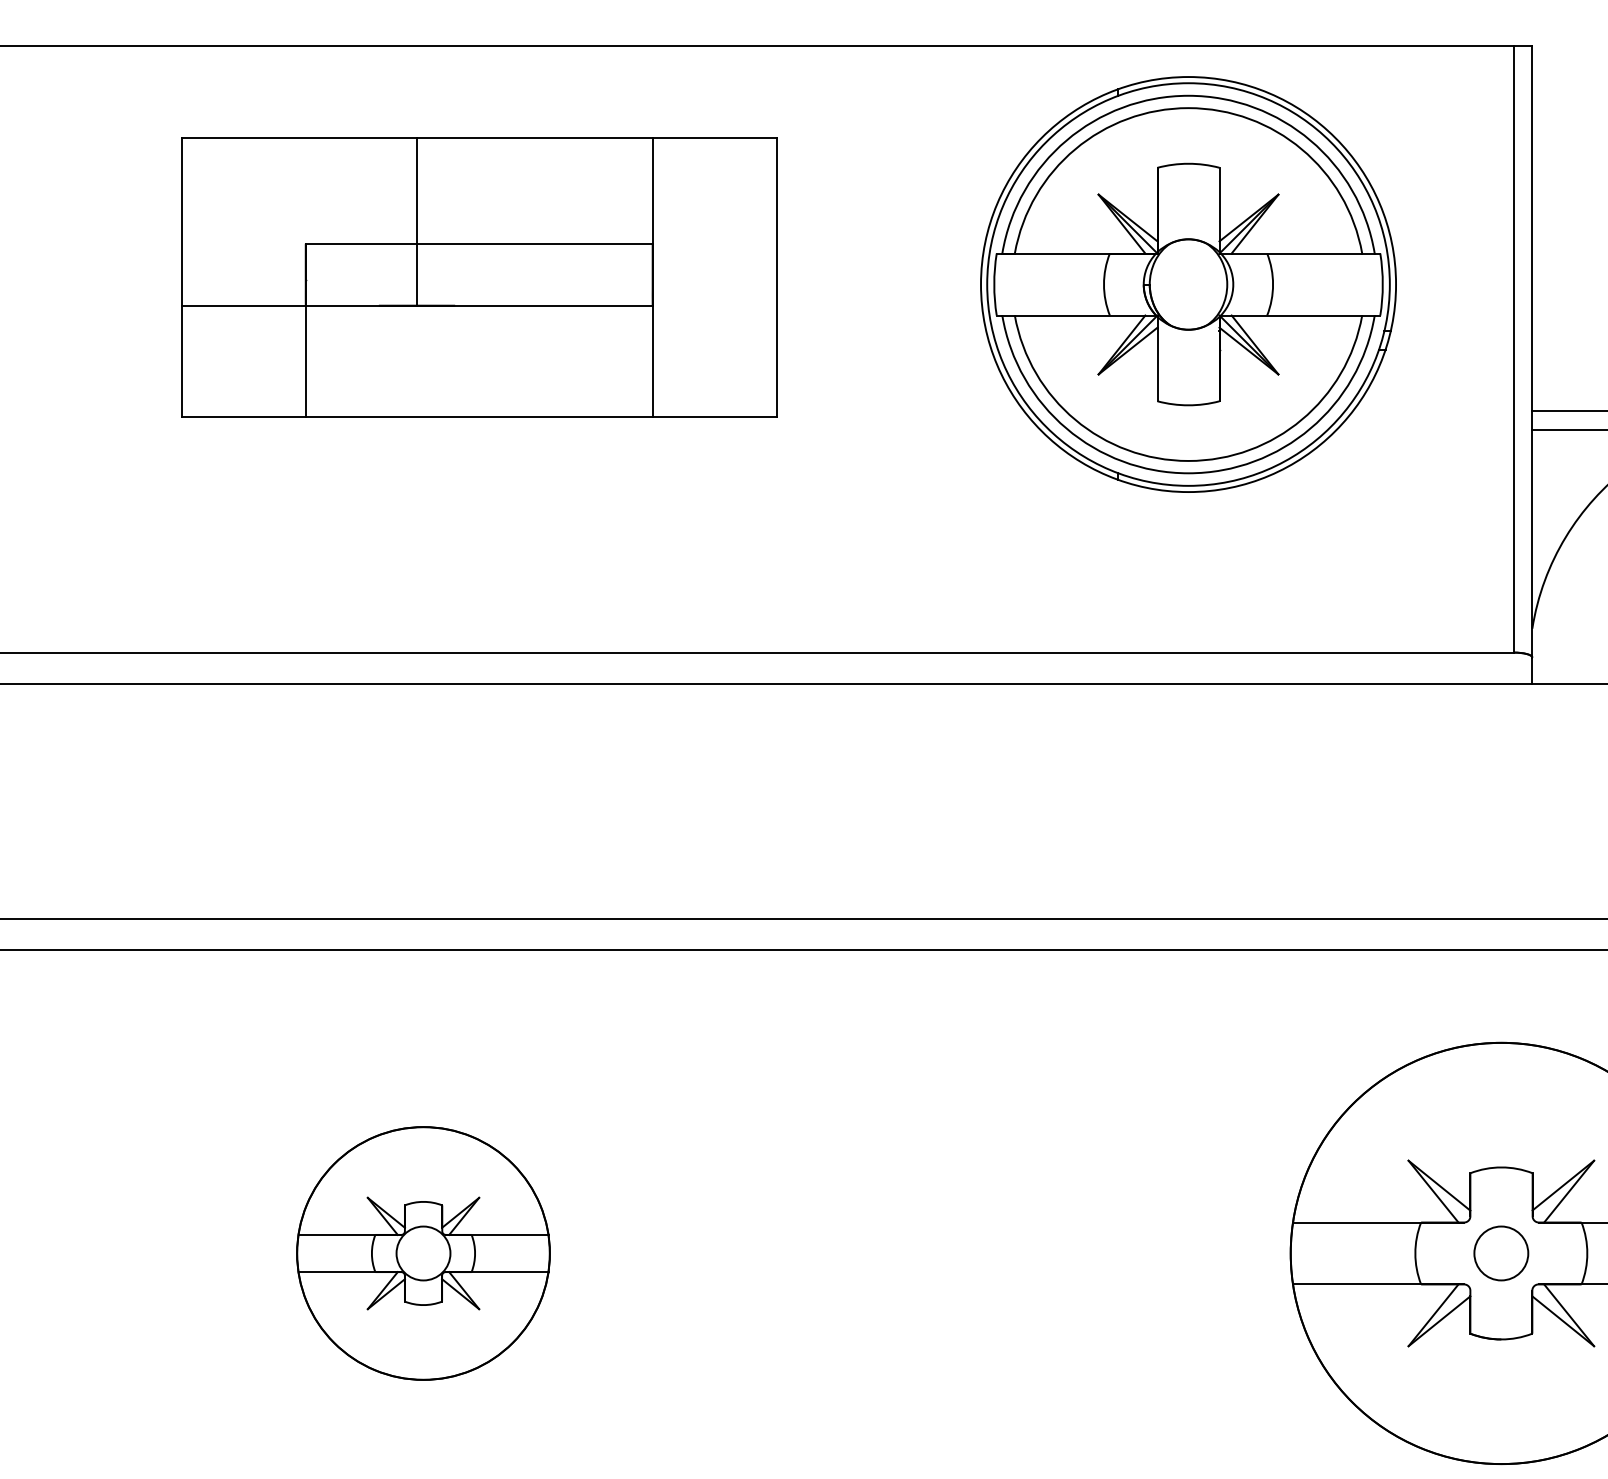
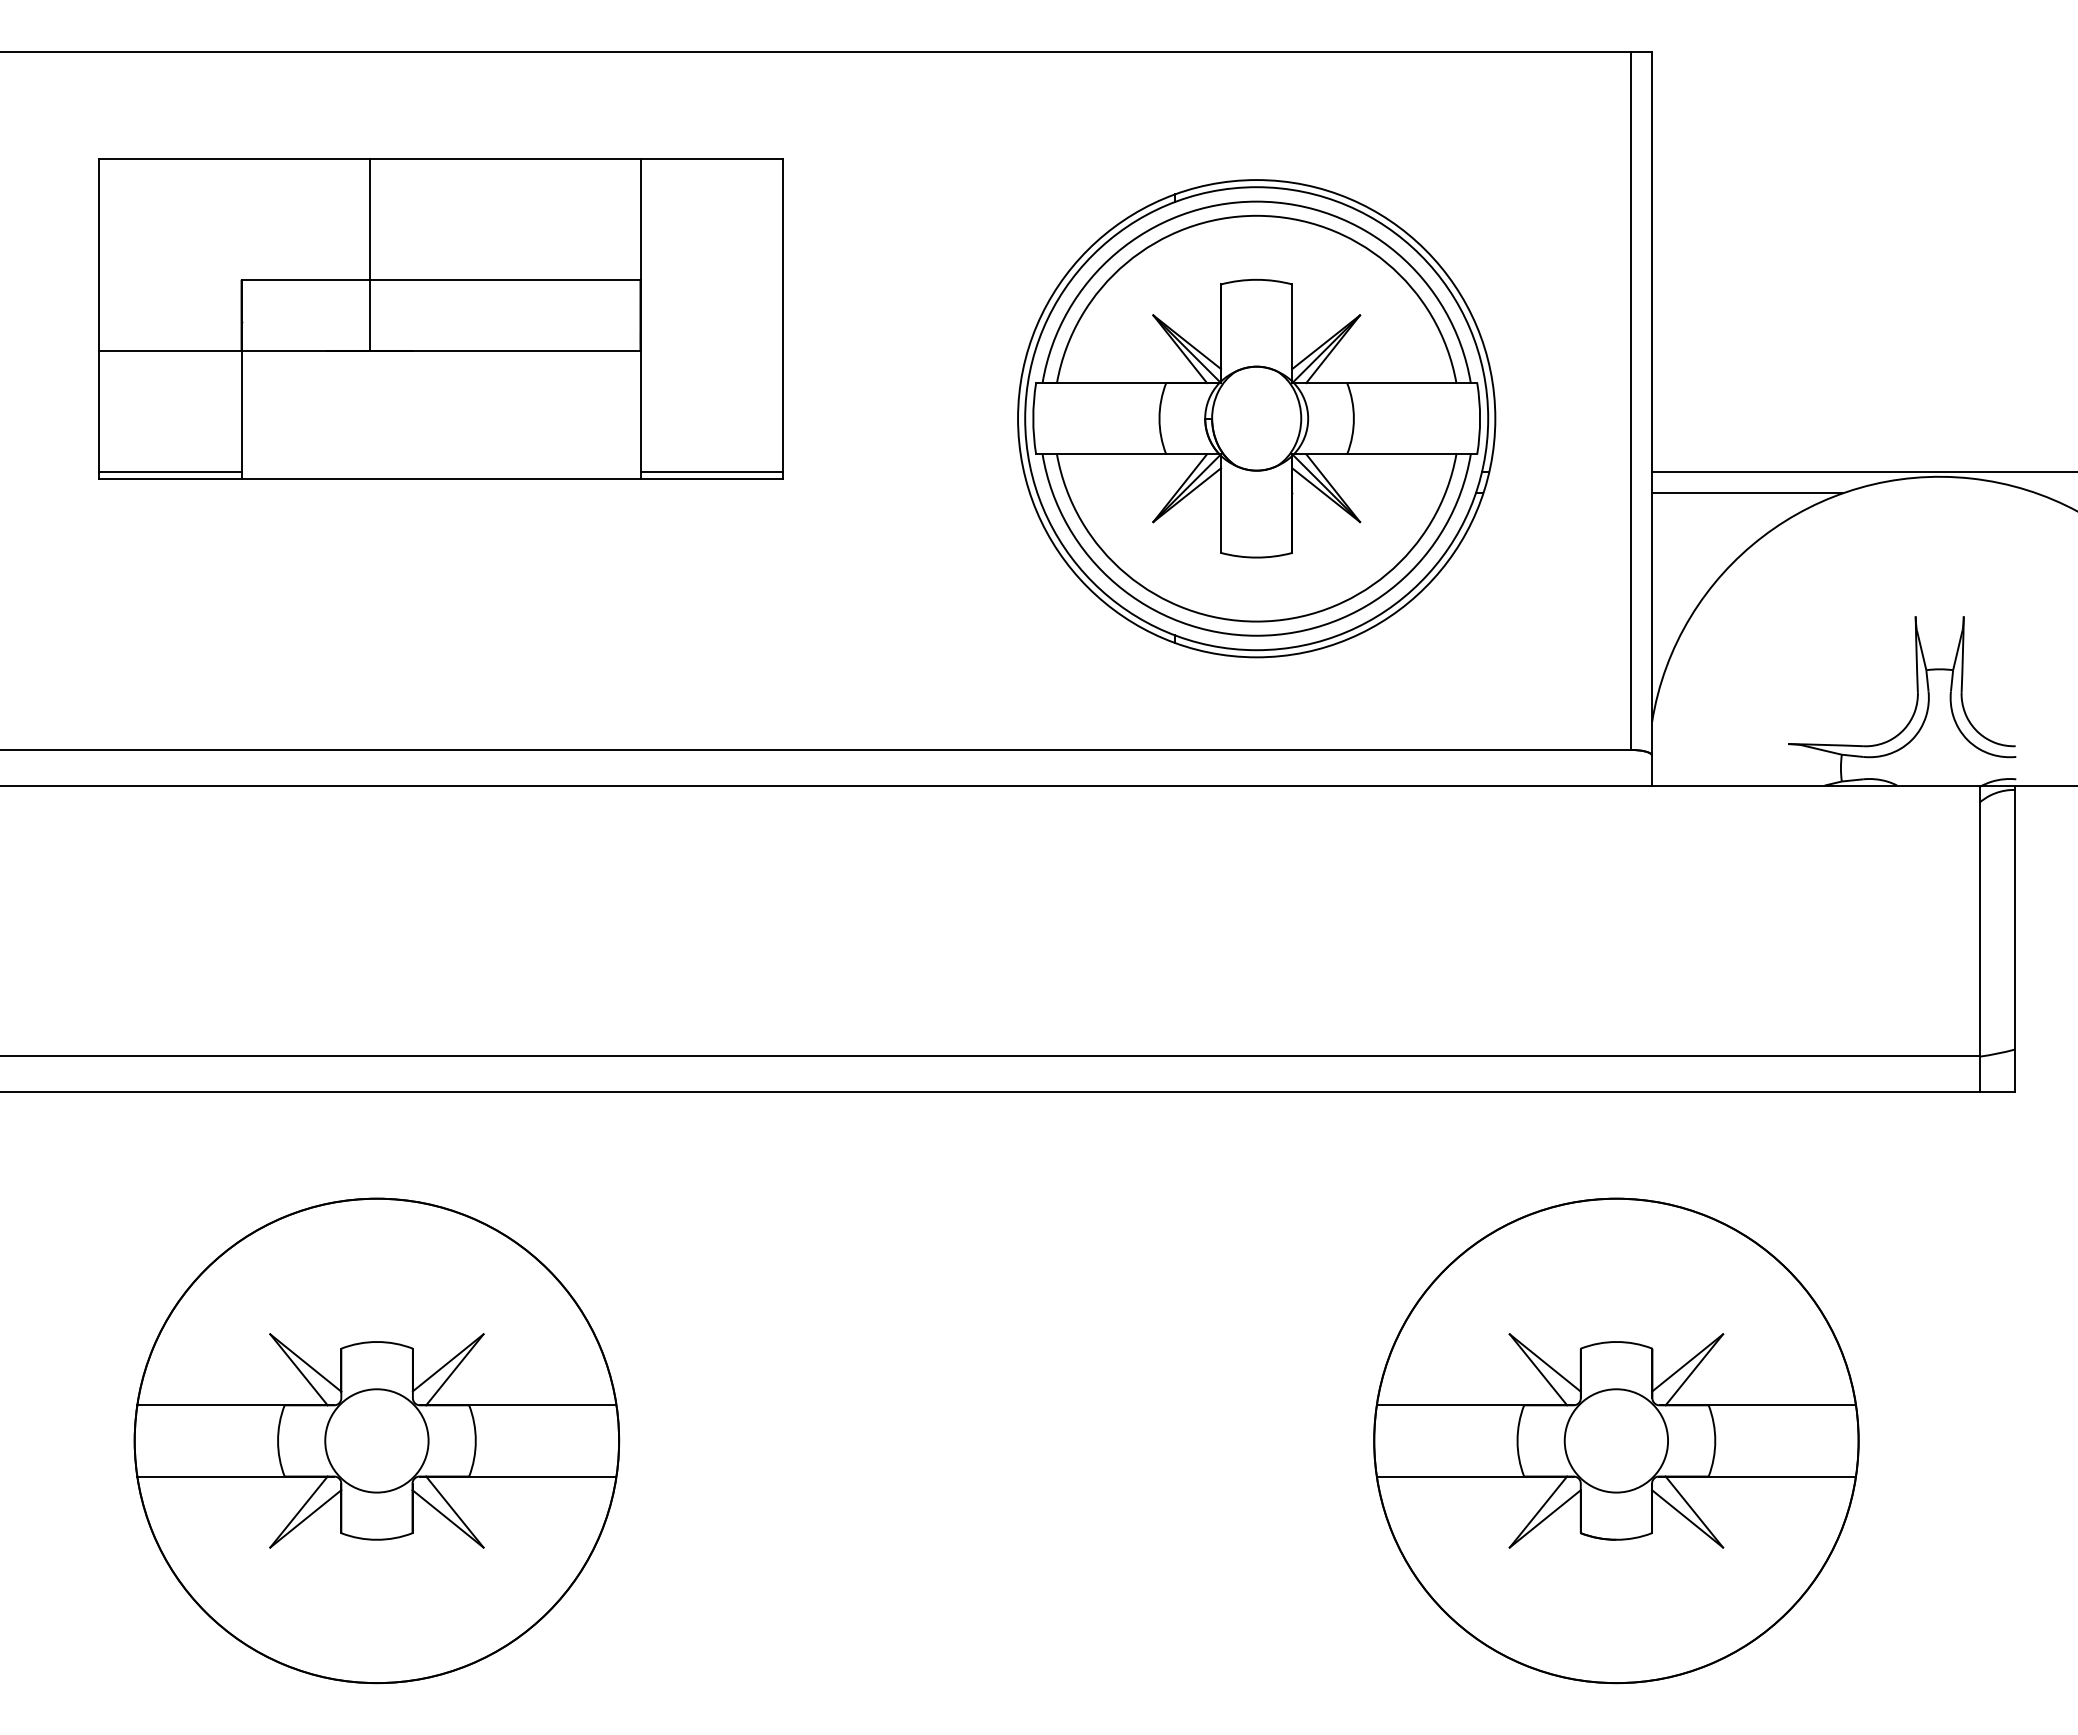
part: (1188, 284) -> (1256, 418), moved
line: (243, 411) -> (170, 472), added
line: (714, 411) -> (711, 472), added
part: (423, 1253) -> (376, 1440), size x1.67
circle: (1501, 1253) -> (1616, 1440), size x1.67

